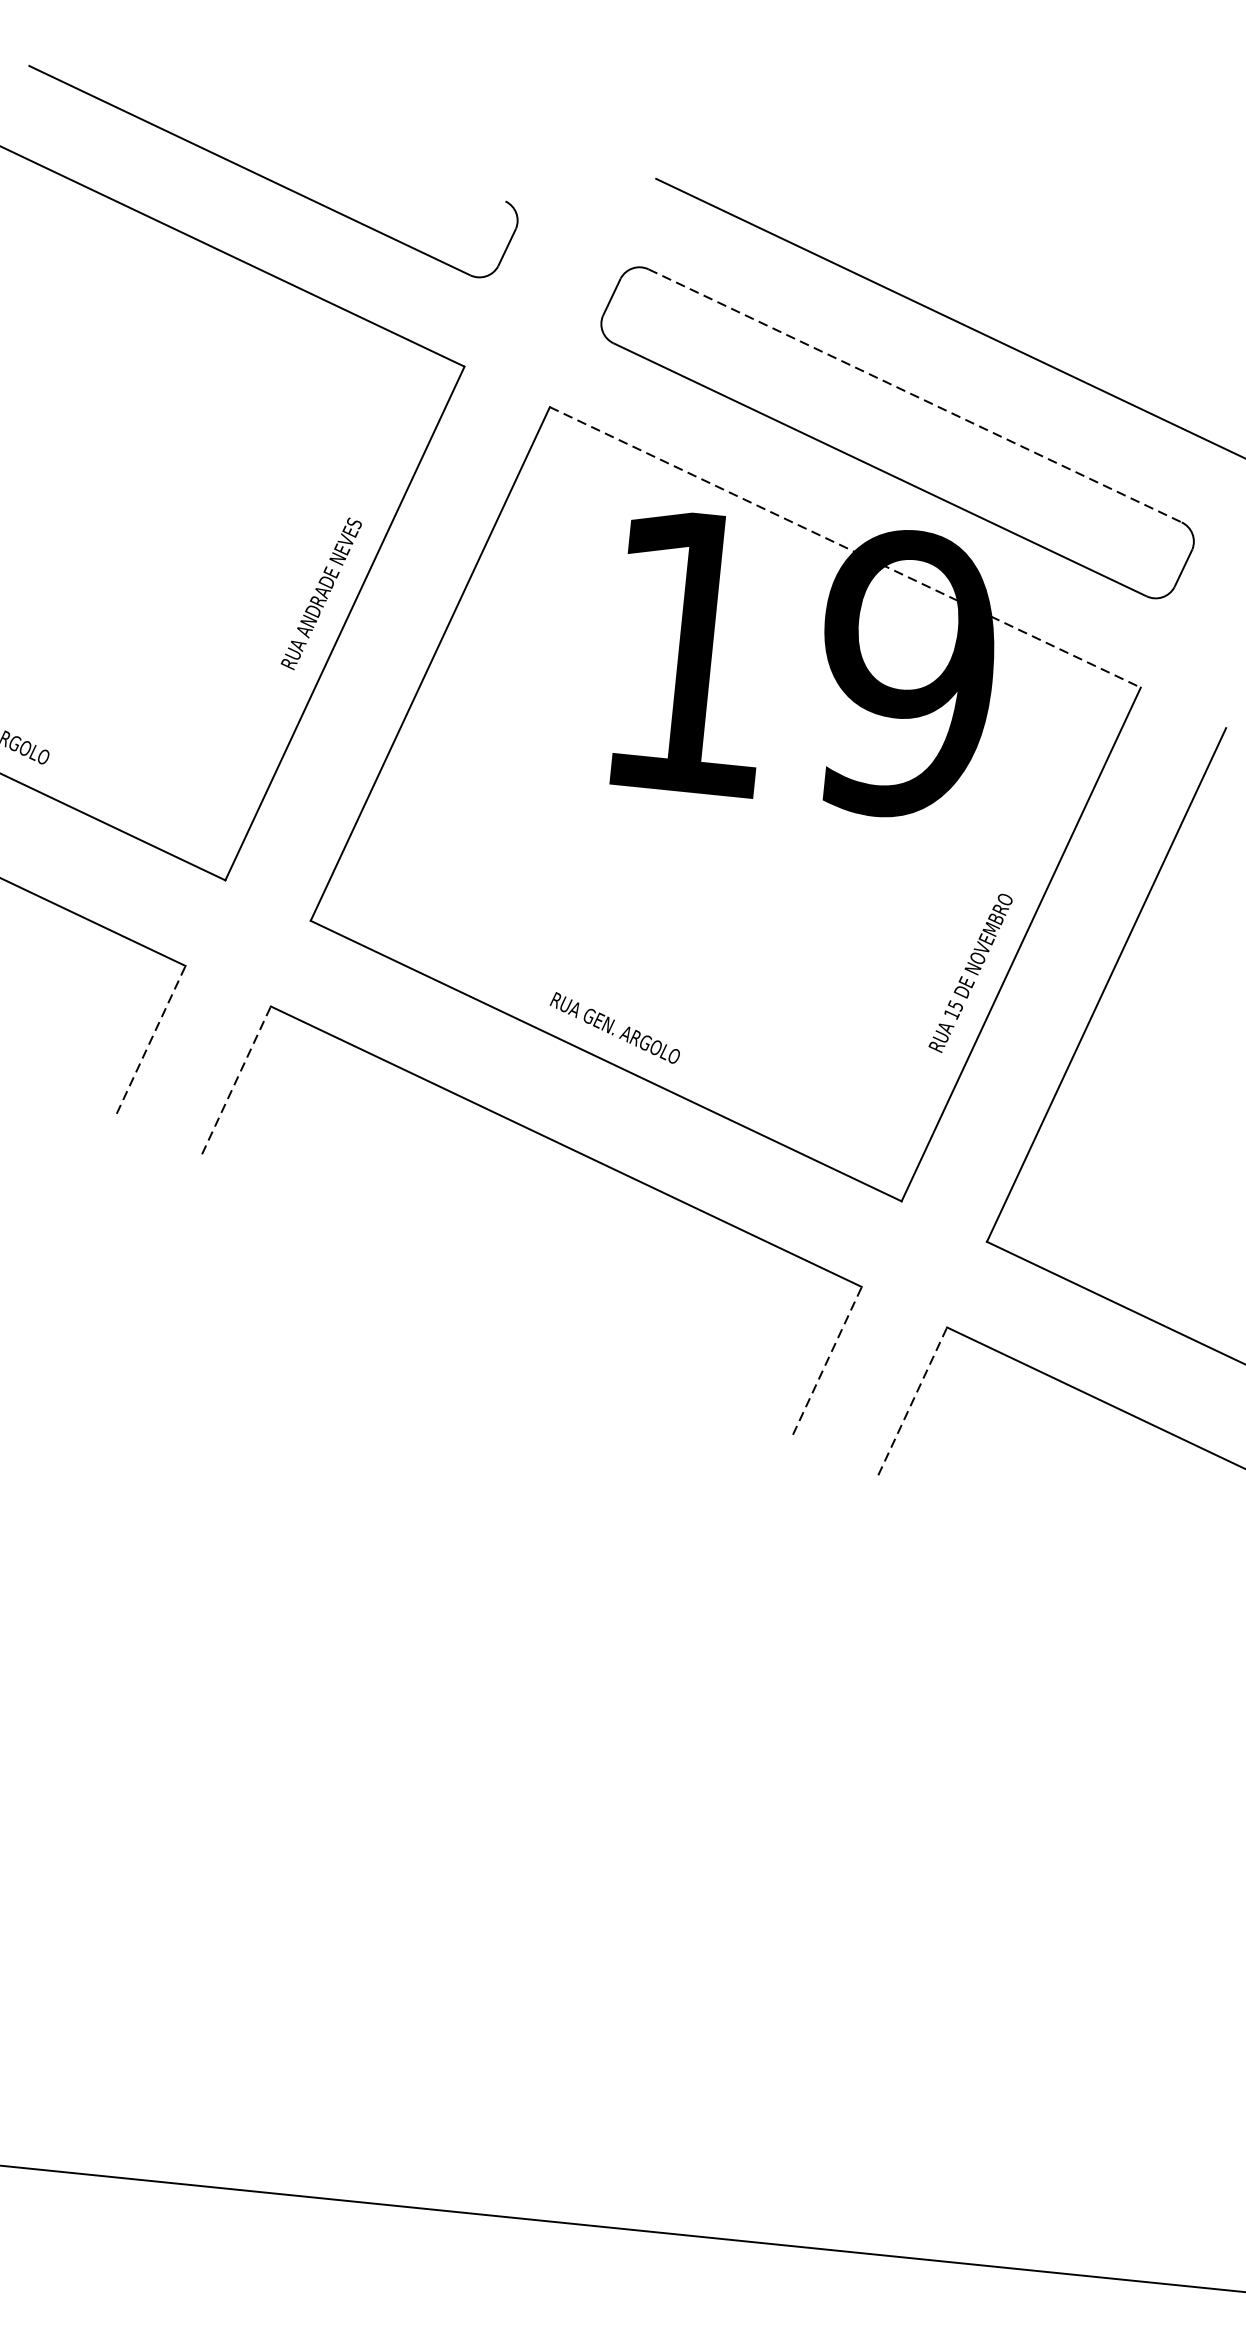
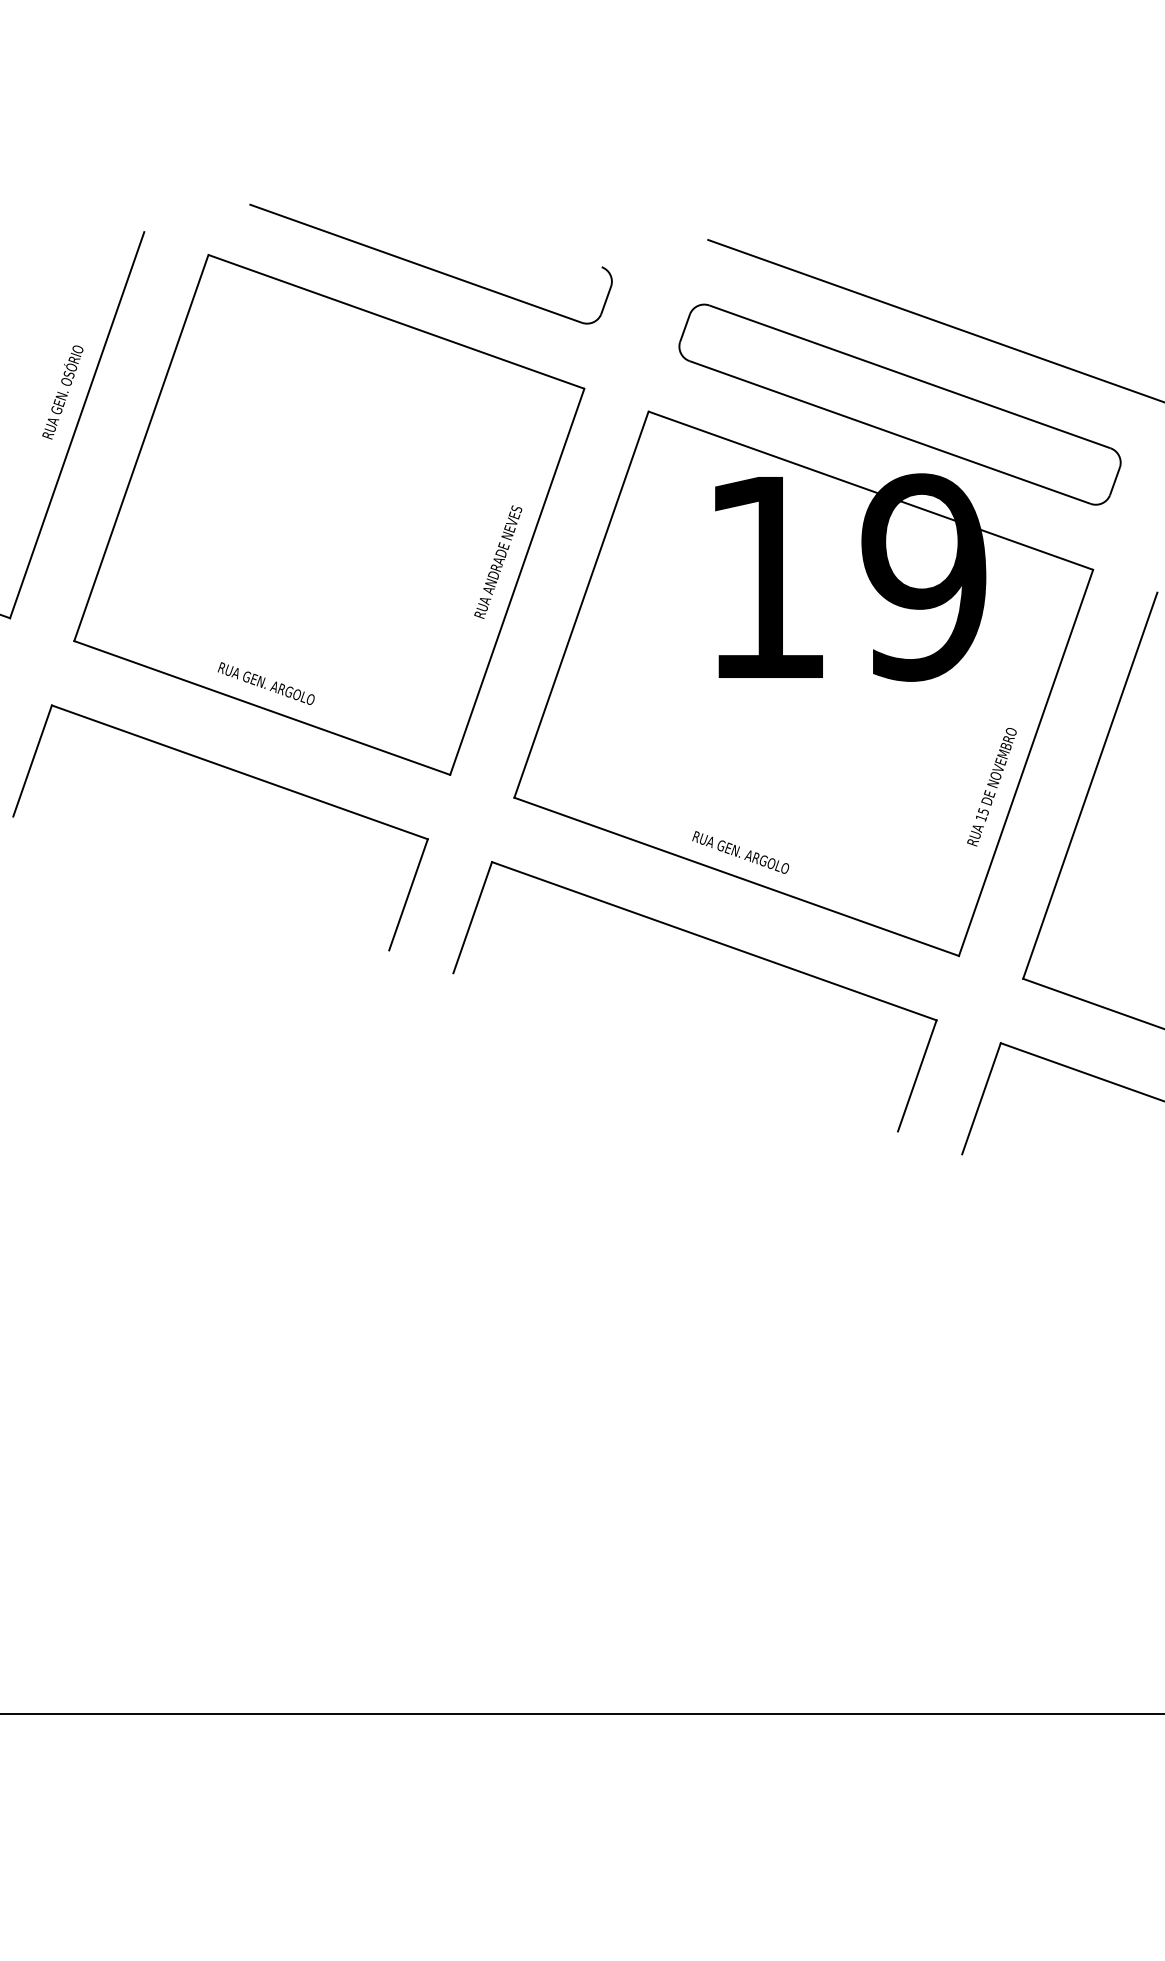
line: (914, 395) -> (909, 376), dashed -> solid
line: (844, 547) -> (870, 490), dashed -> solid
line: (151, 1039) -> (408, 894), dashed -> solid
line: (236, 1080) -> (472, 917), dashed -> solid
line: (827, 1360) -> (917, 1075), dashed -> solid
line: (912, 1401) -> (981, 1098), dashed -> solid

